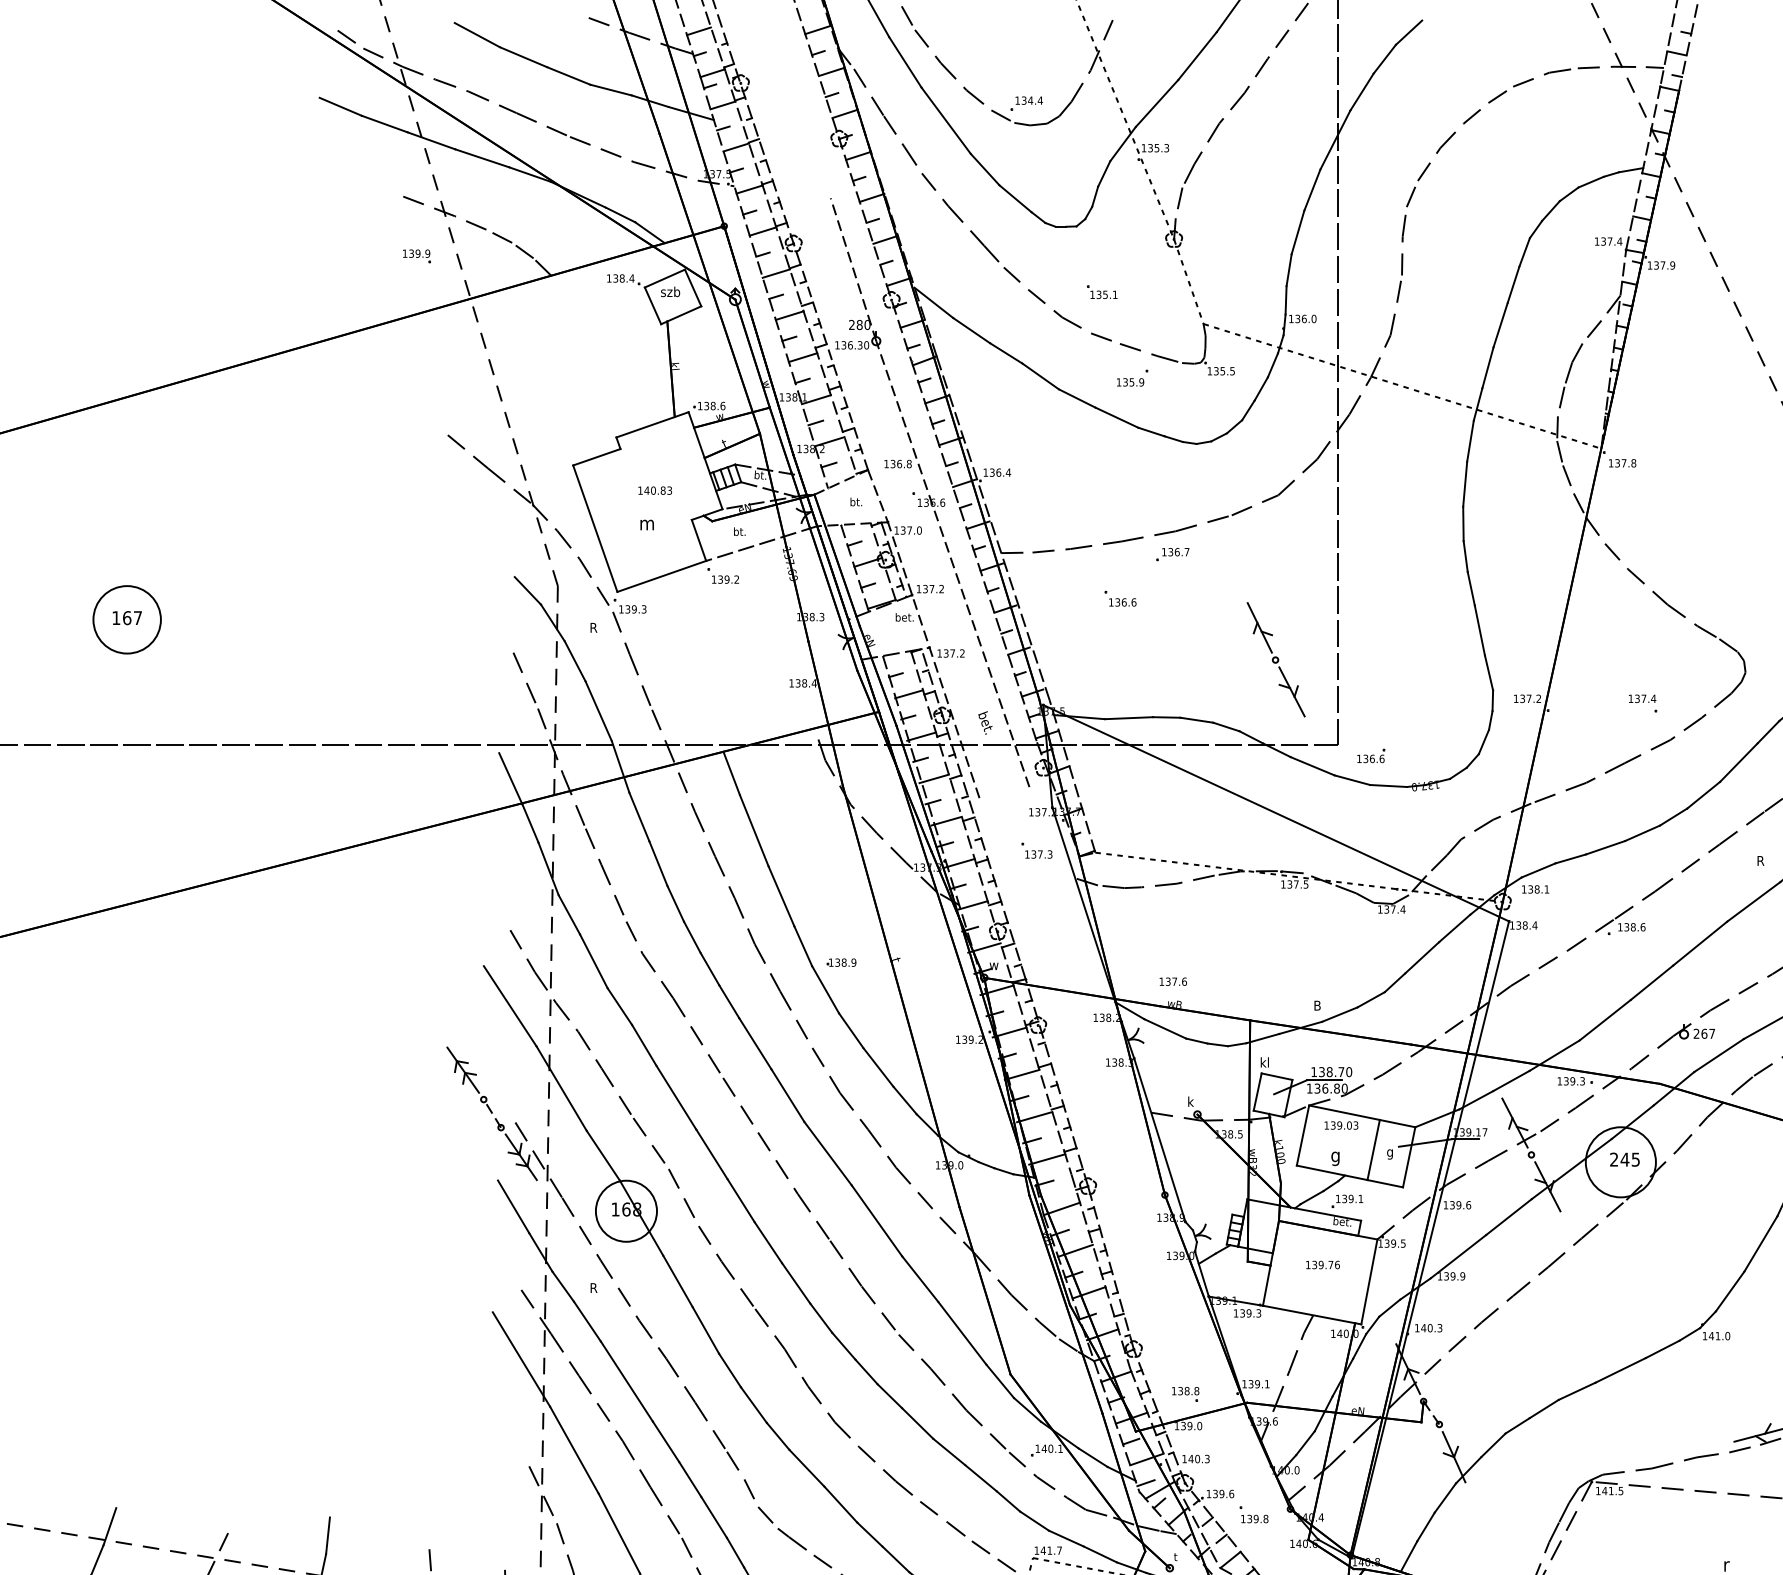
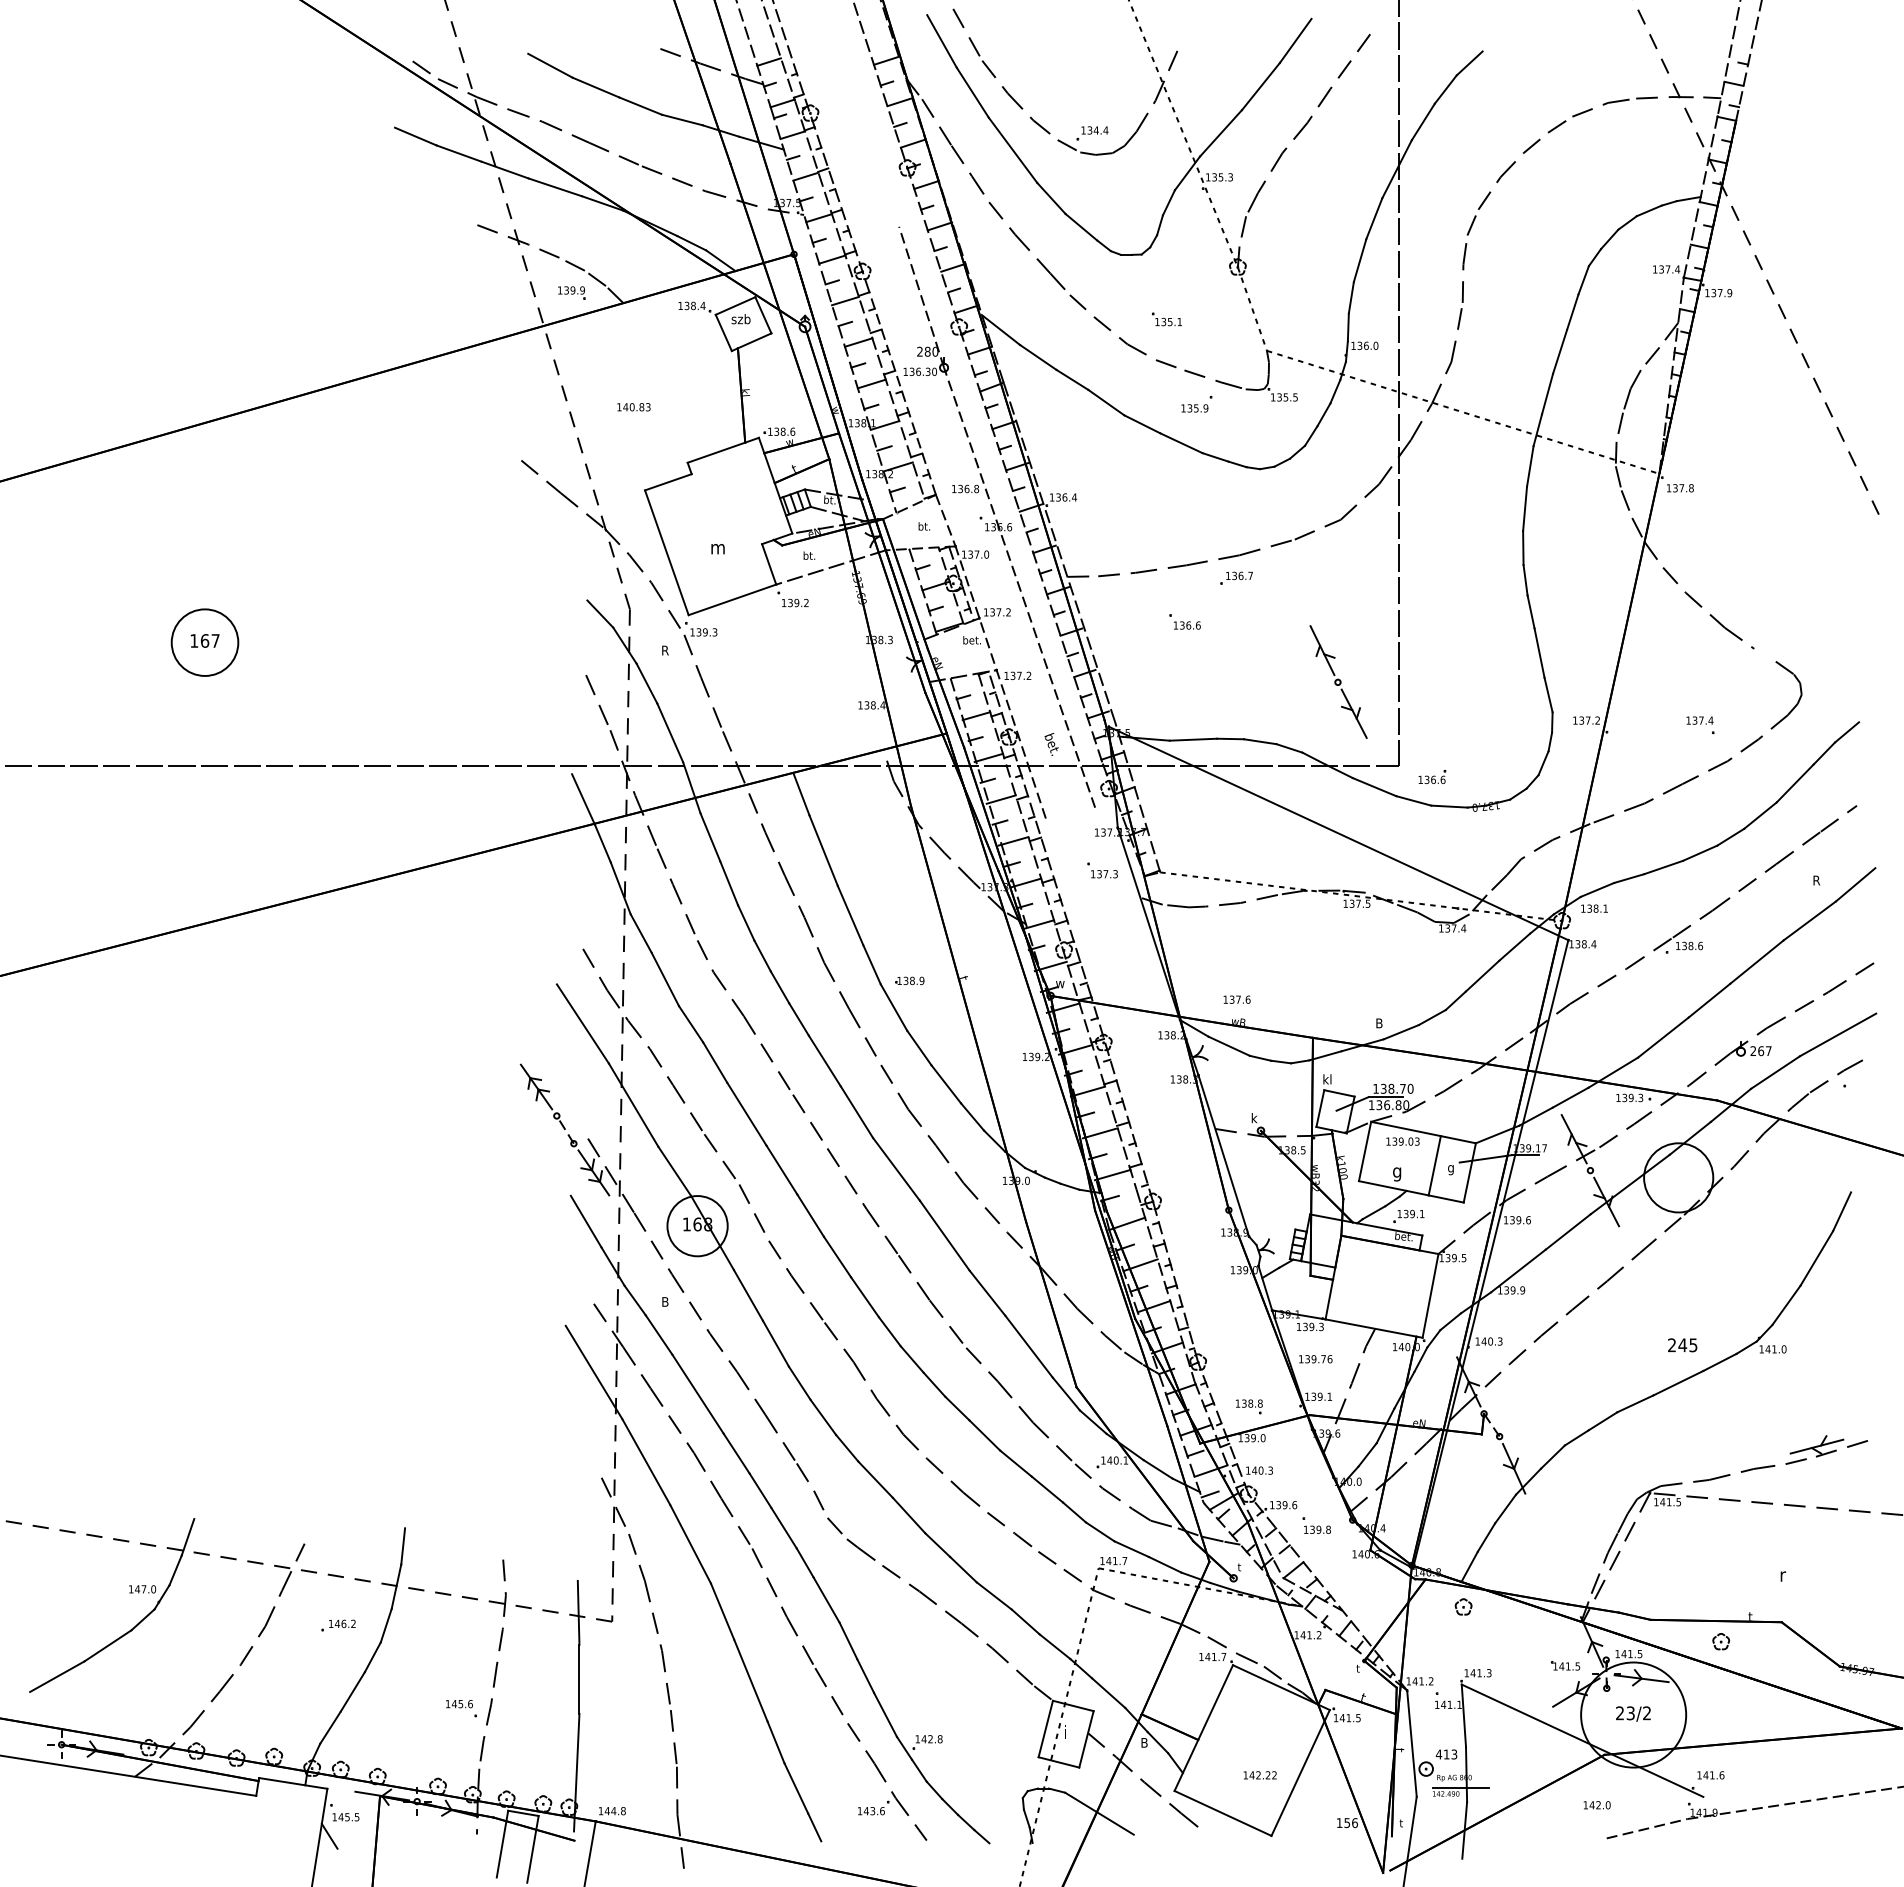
part: (416, 255) -> (571, 292), moved
text: (654, 490) -> (633, 407), moved
line: (1707, 631) -> (1764, 654), removed
text: (1624, 1159) -> (1682, 1345), moved
text: (1322, 1265) -> (1315, 1359), moved
text: (593, 1287) -> (665, 1301), R -> B

